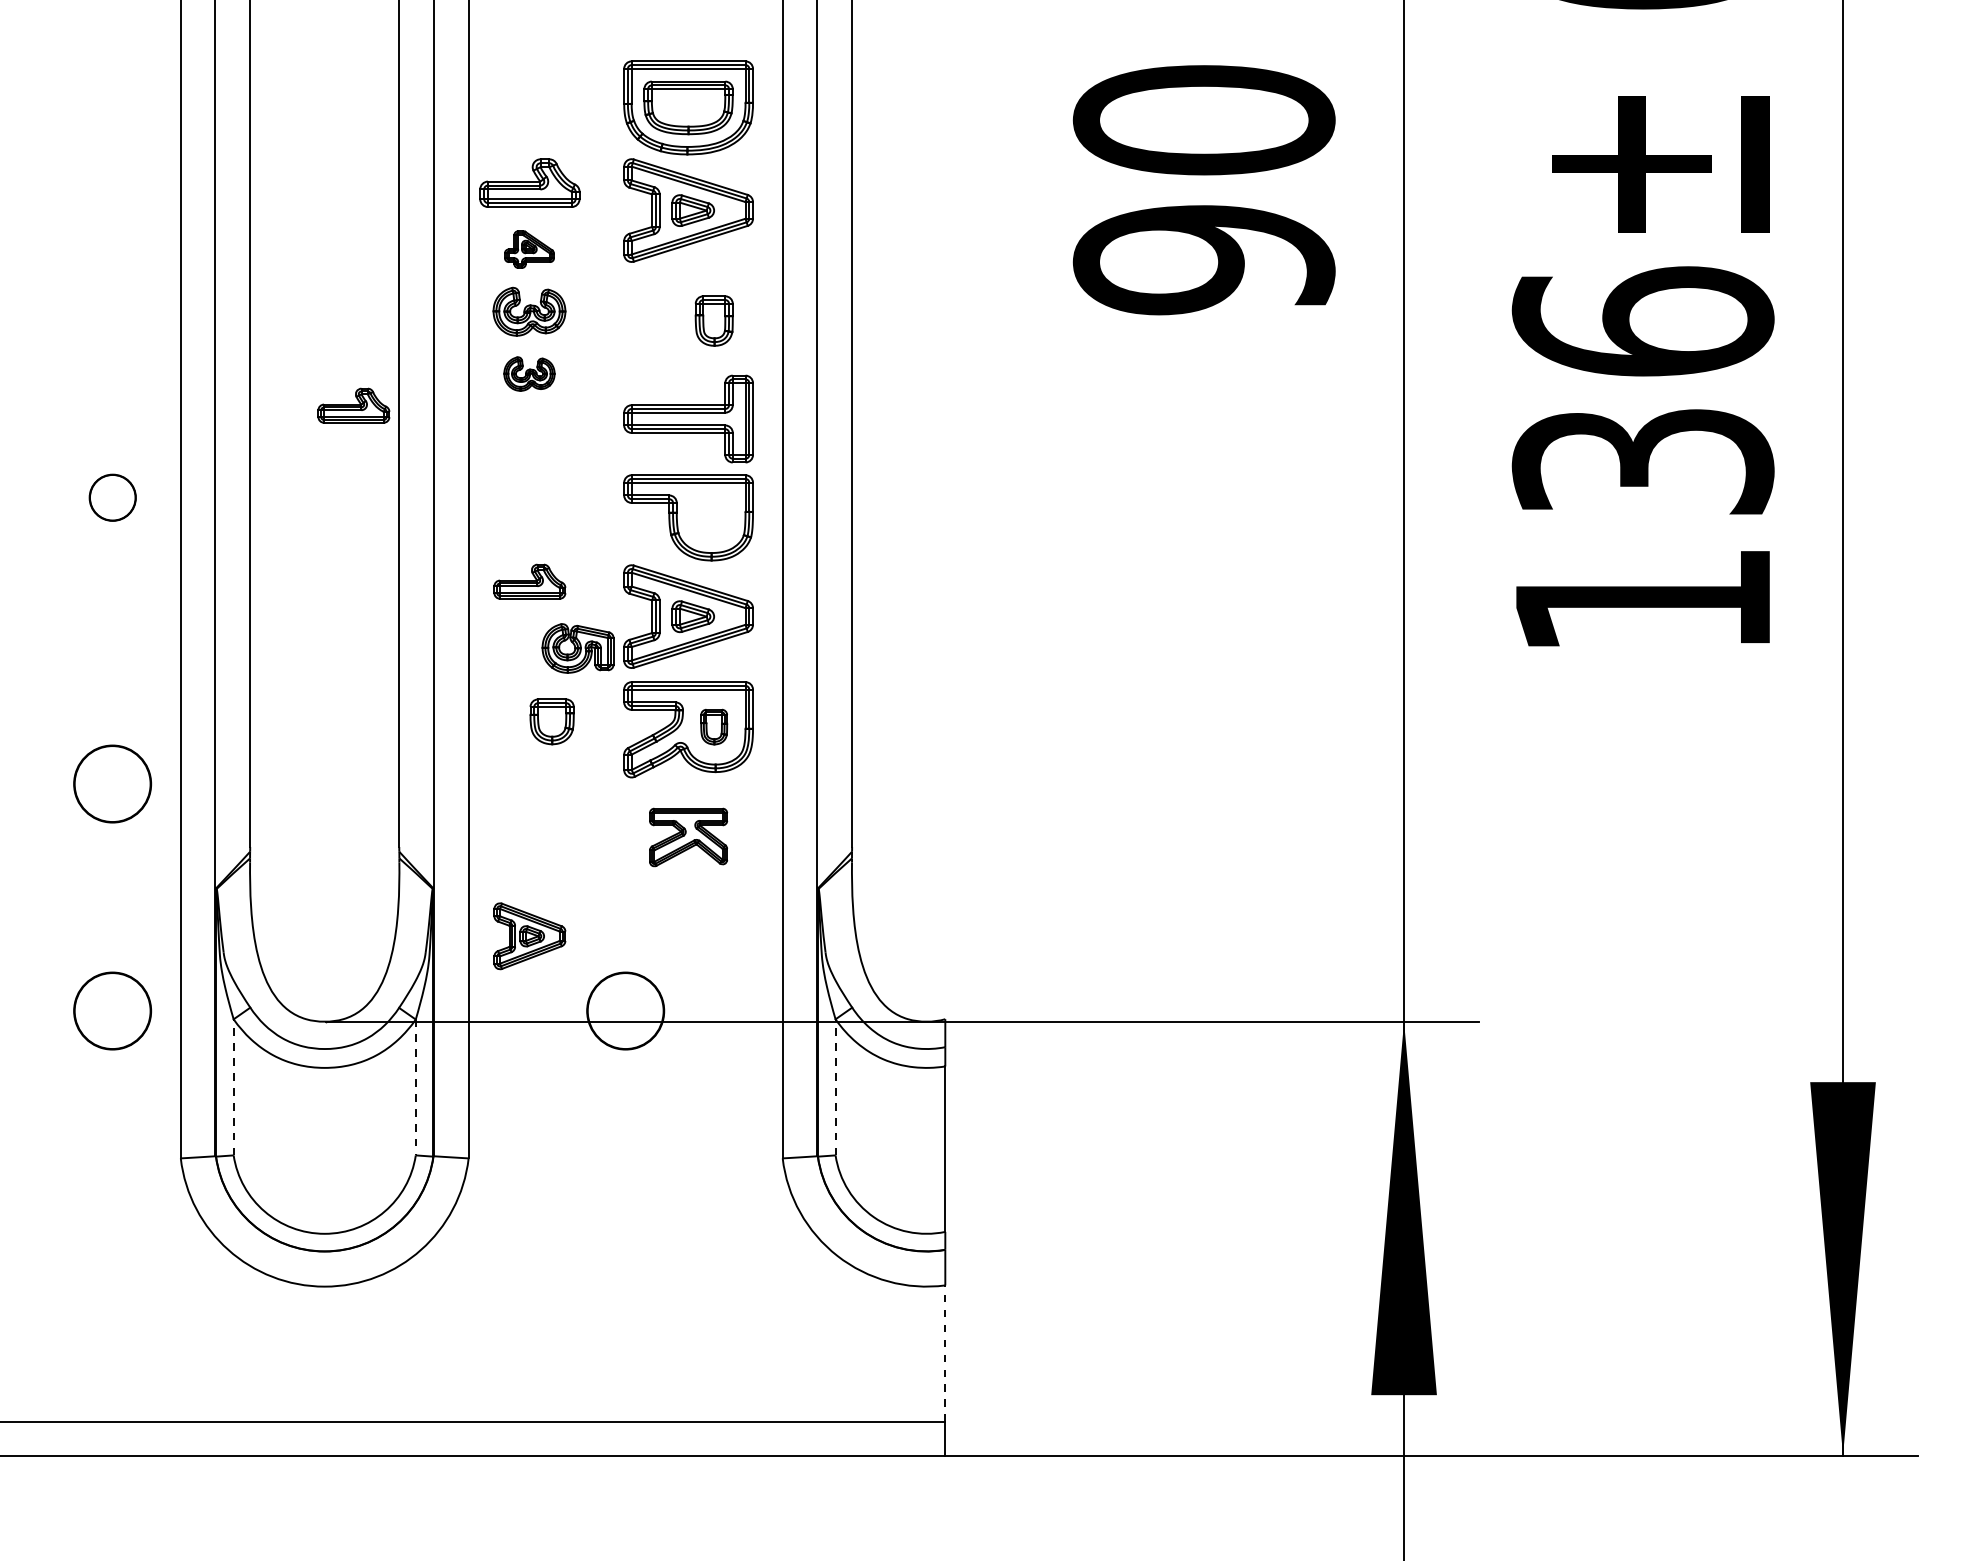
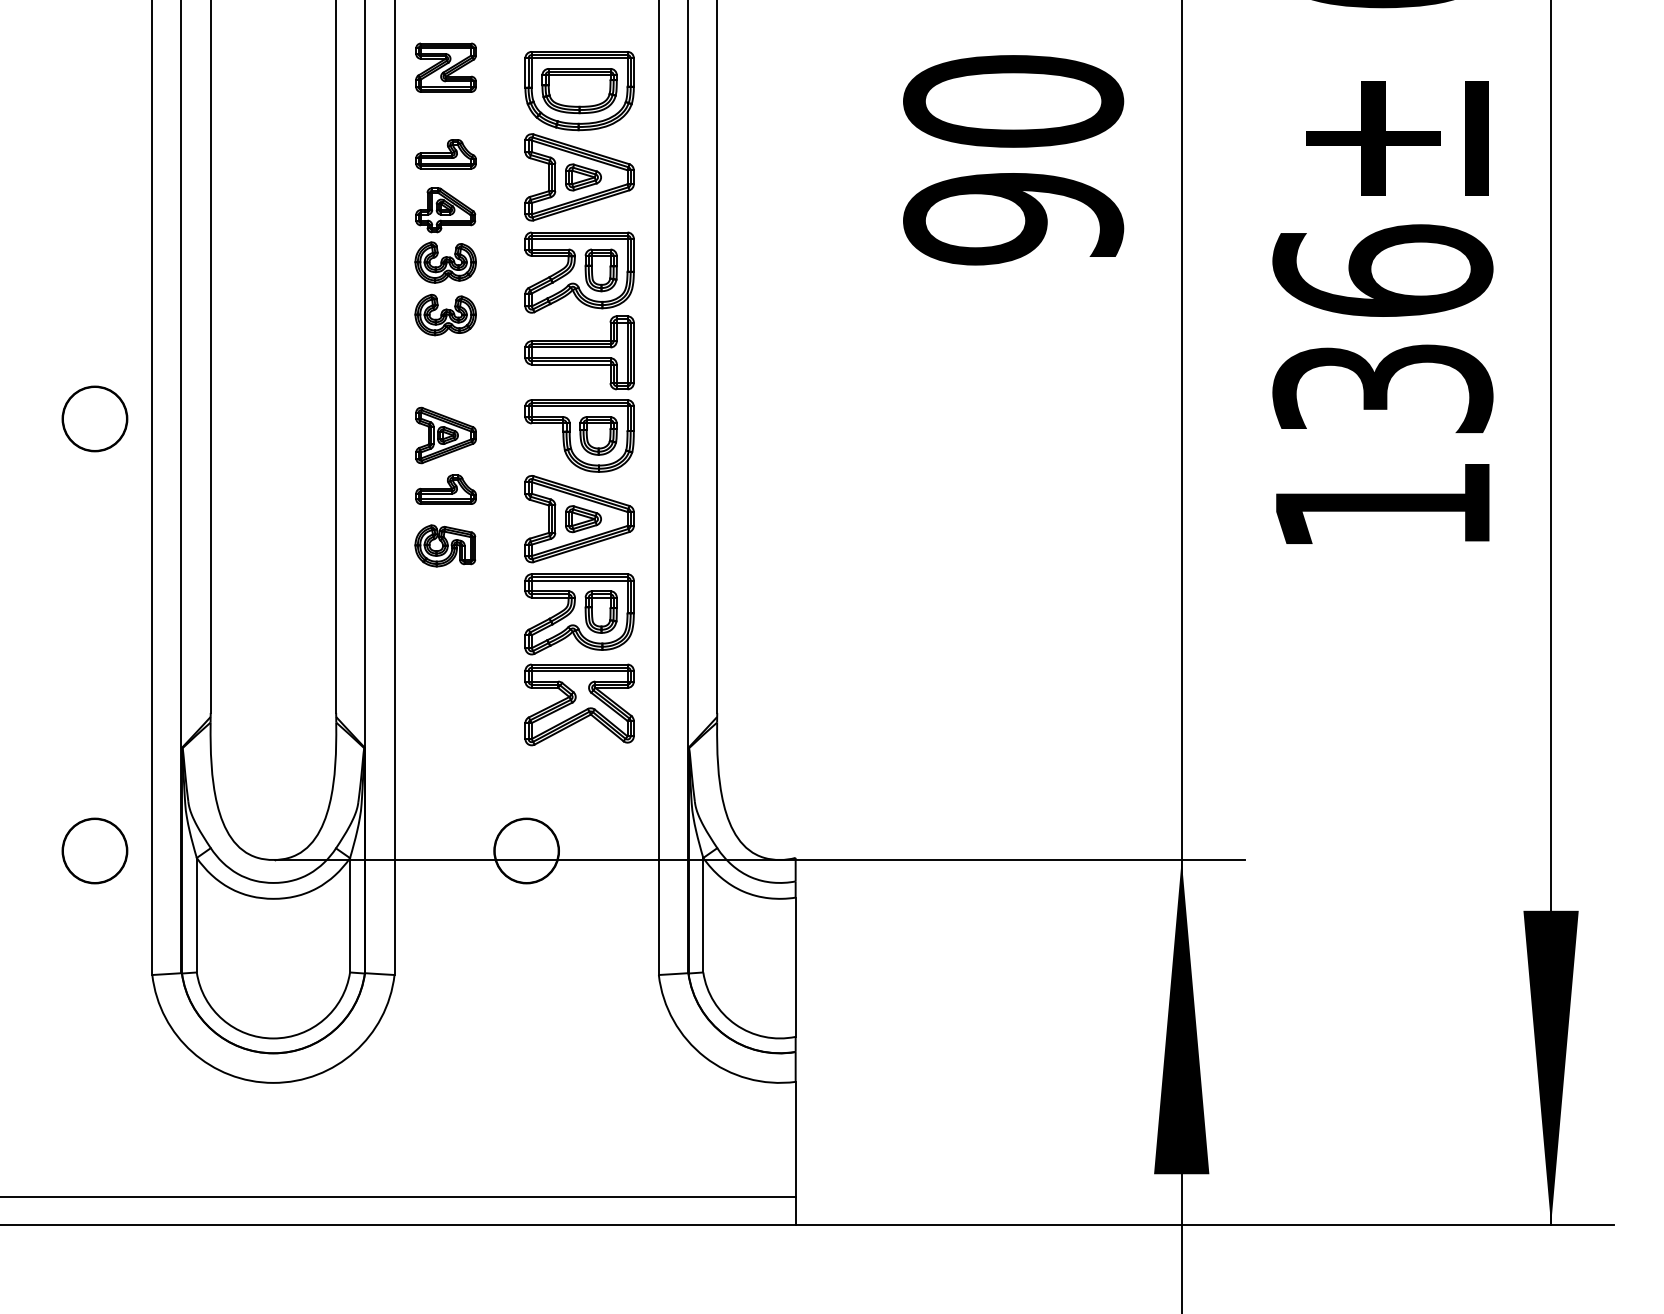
part: (529, 79) -> (445, 67), added
part: (529, 182) -> (445, 153), size x0.71
part: (529, 249) -> (445, 210), size x1.43
part: (688, 323) -> (579, 272), added
part: (529, 373) -> (445, 314), size x1.43
part: (353, 405) -> (297, 341), removed
circle: (112, 497) -> (94, 418), size x1.67
part: (577, 648) -> (444, 545), moved
part: (551, 721) -> (598, 435), moved
part: (713, 726) -> (600, 611), size x1.43
circle: (112, 783) -> (94, 659), removed
part: (688, 837) -> (579, 704), size x1.67
part: (529, 936) -> (445, 435), moved
line: (233, 1086) -> (196, 914), dashed -> solid
line: (835, 1086) -> (703, 914), dashed -> solid
line: (415, 1087) -> (349, 915), dashed -> solid
line: (945, 1353) -> (795, 1139), dashed -> solid

